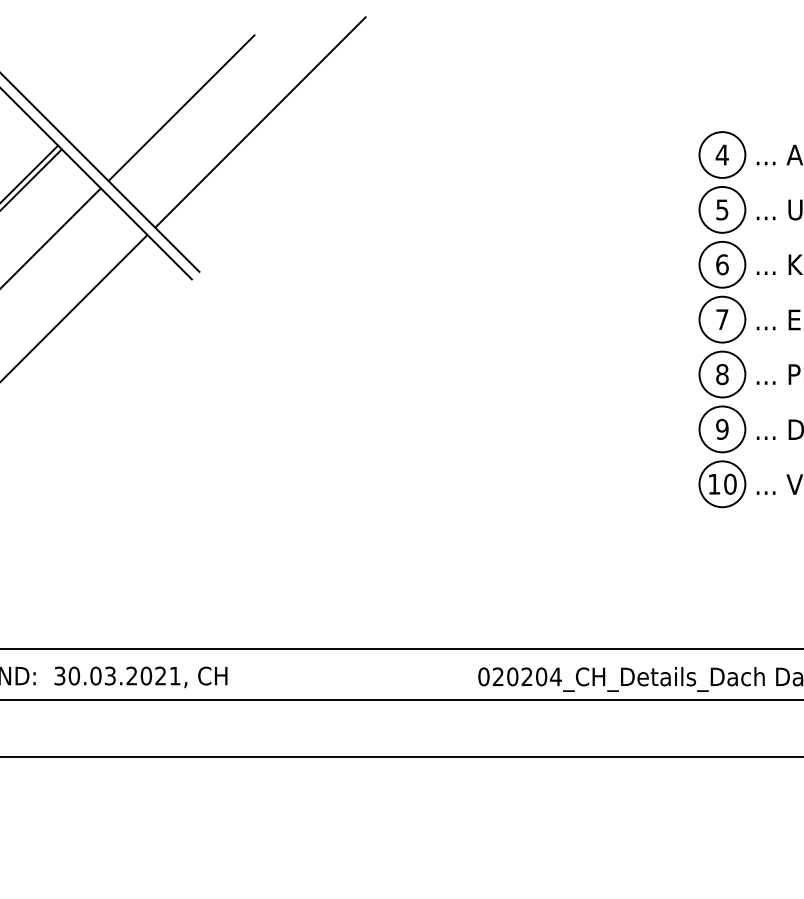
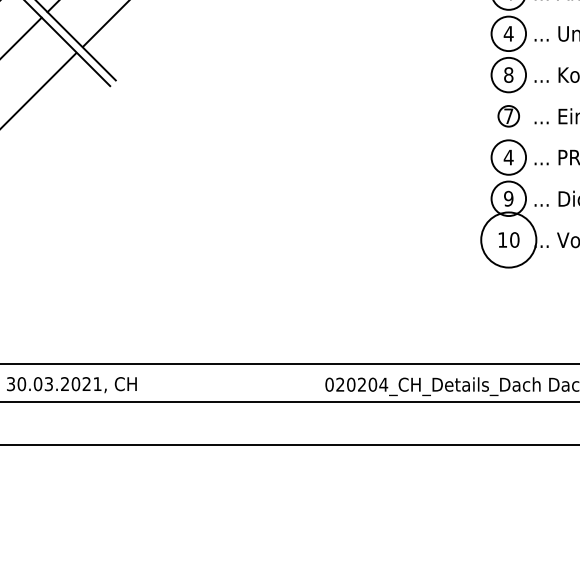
text: (721, 209) -> (508, 33), 5 -> 4
text: (722, 264) -> (508, 74), 6 -> 8
circle: (722, 319) -> (508, 116), size x0.6
text: (721, 374) -> (508, 157), 8 -> 4
circle: (722, 484) -> (508, 240), size x1.6

